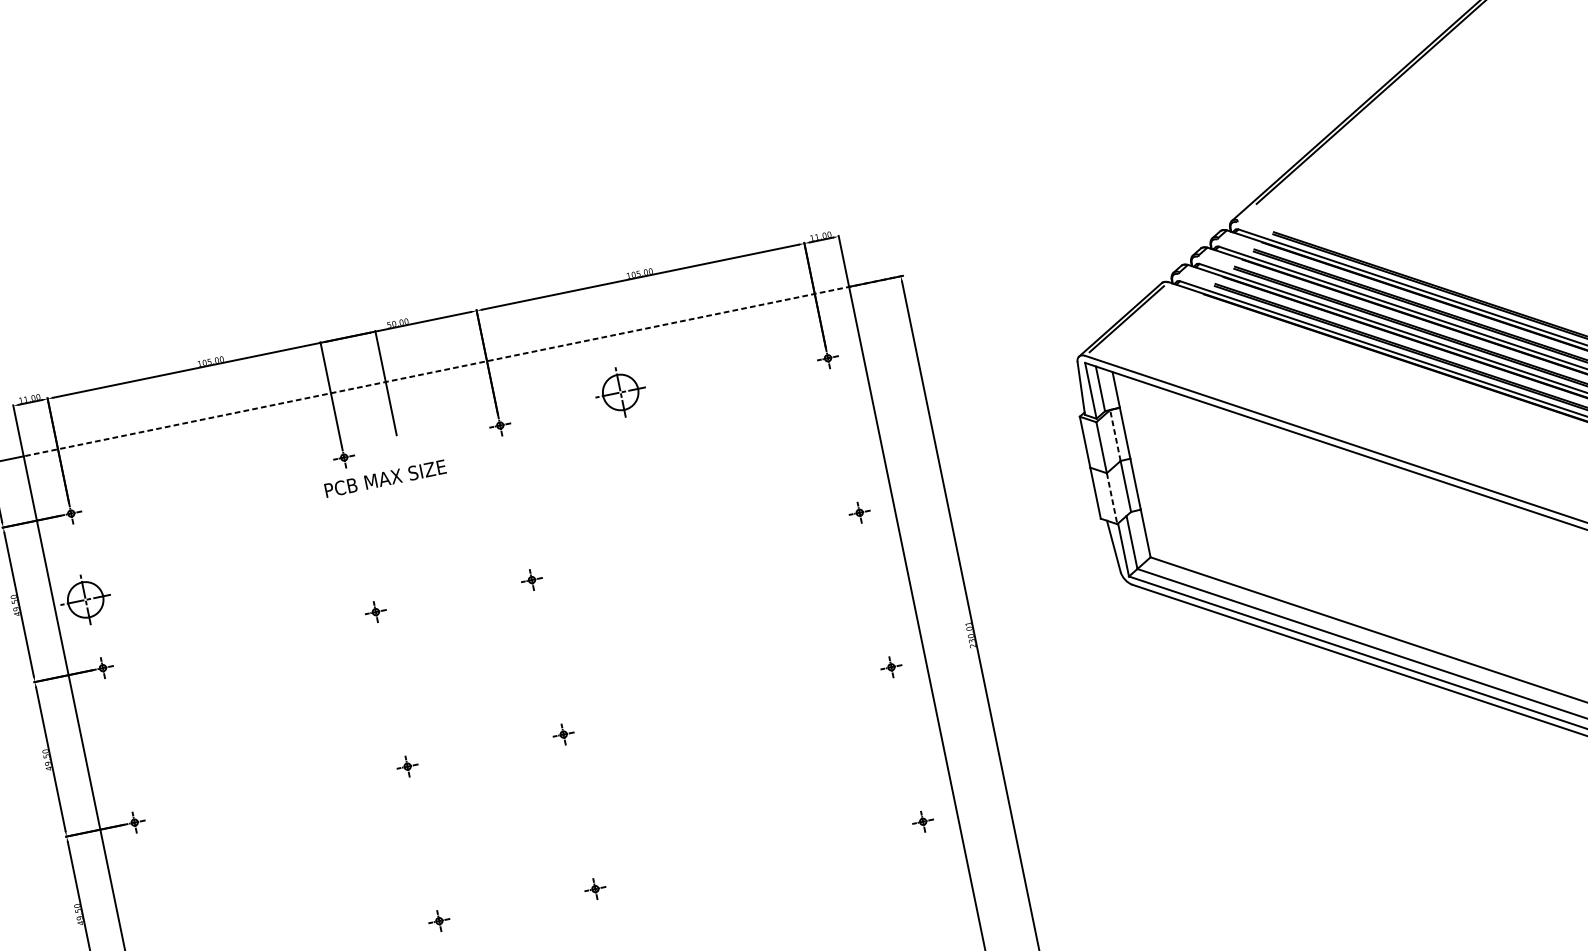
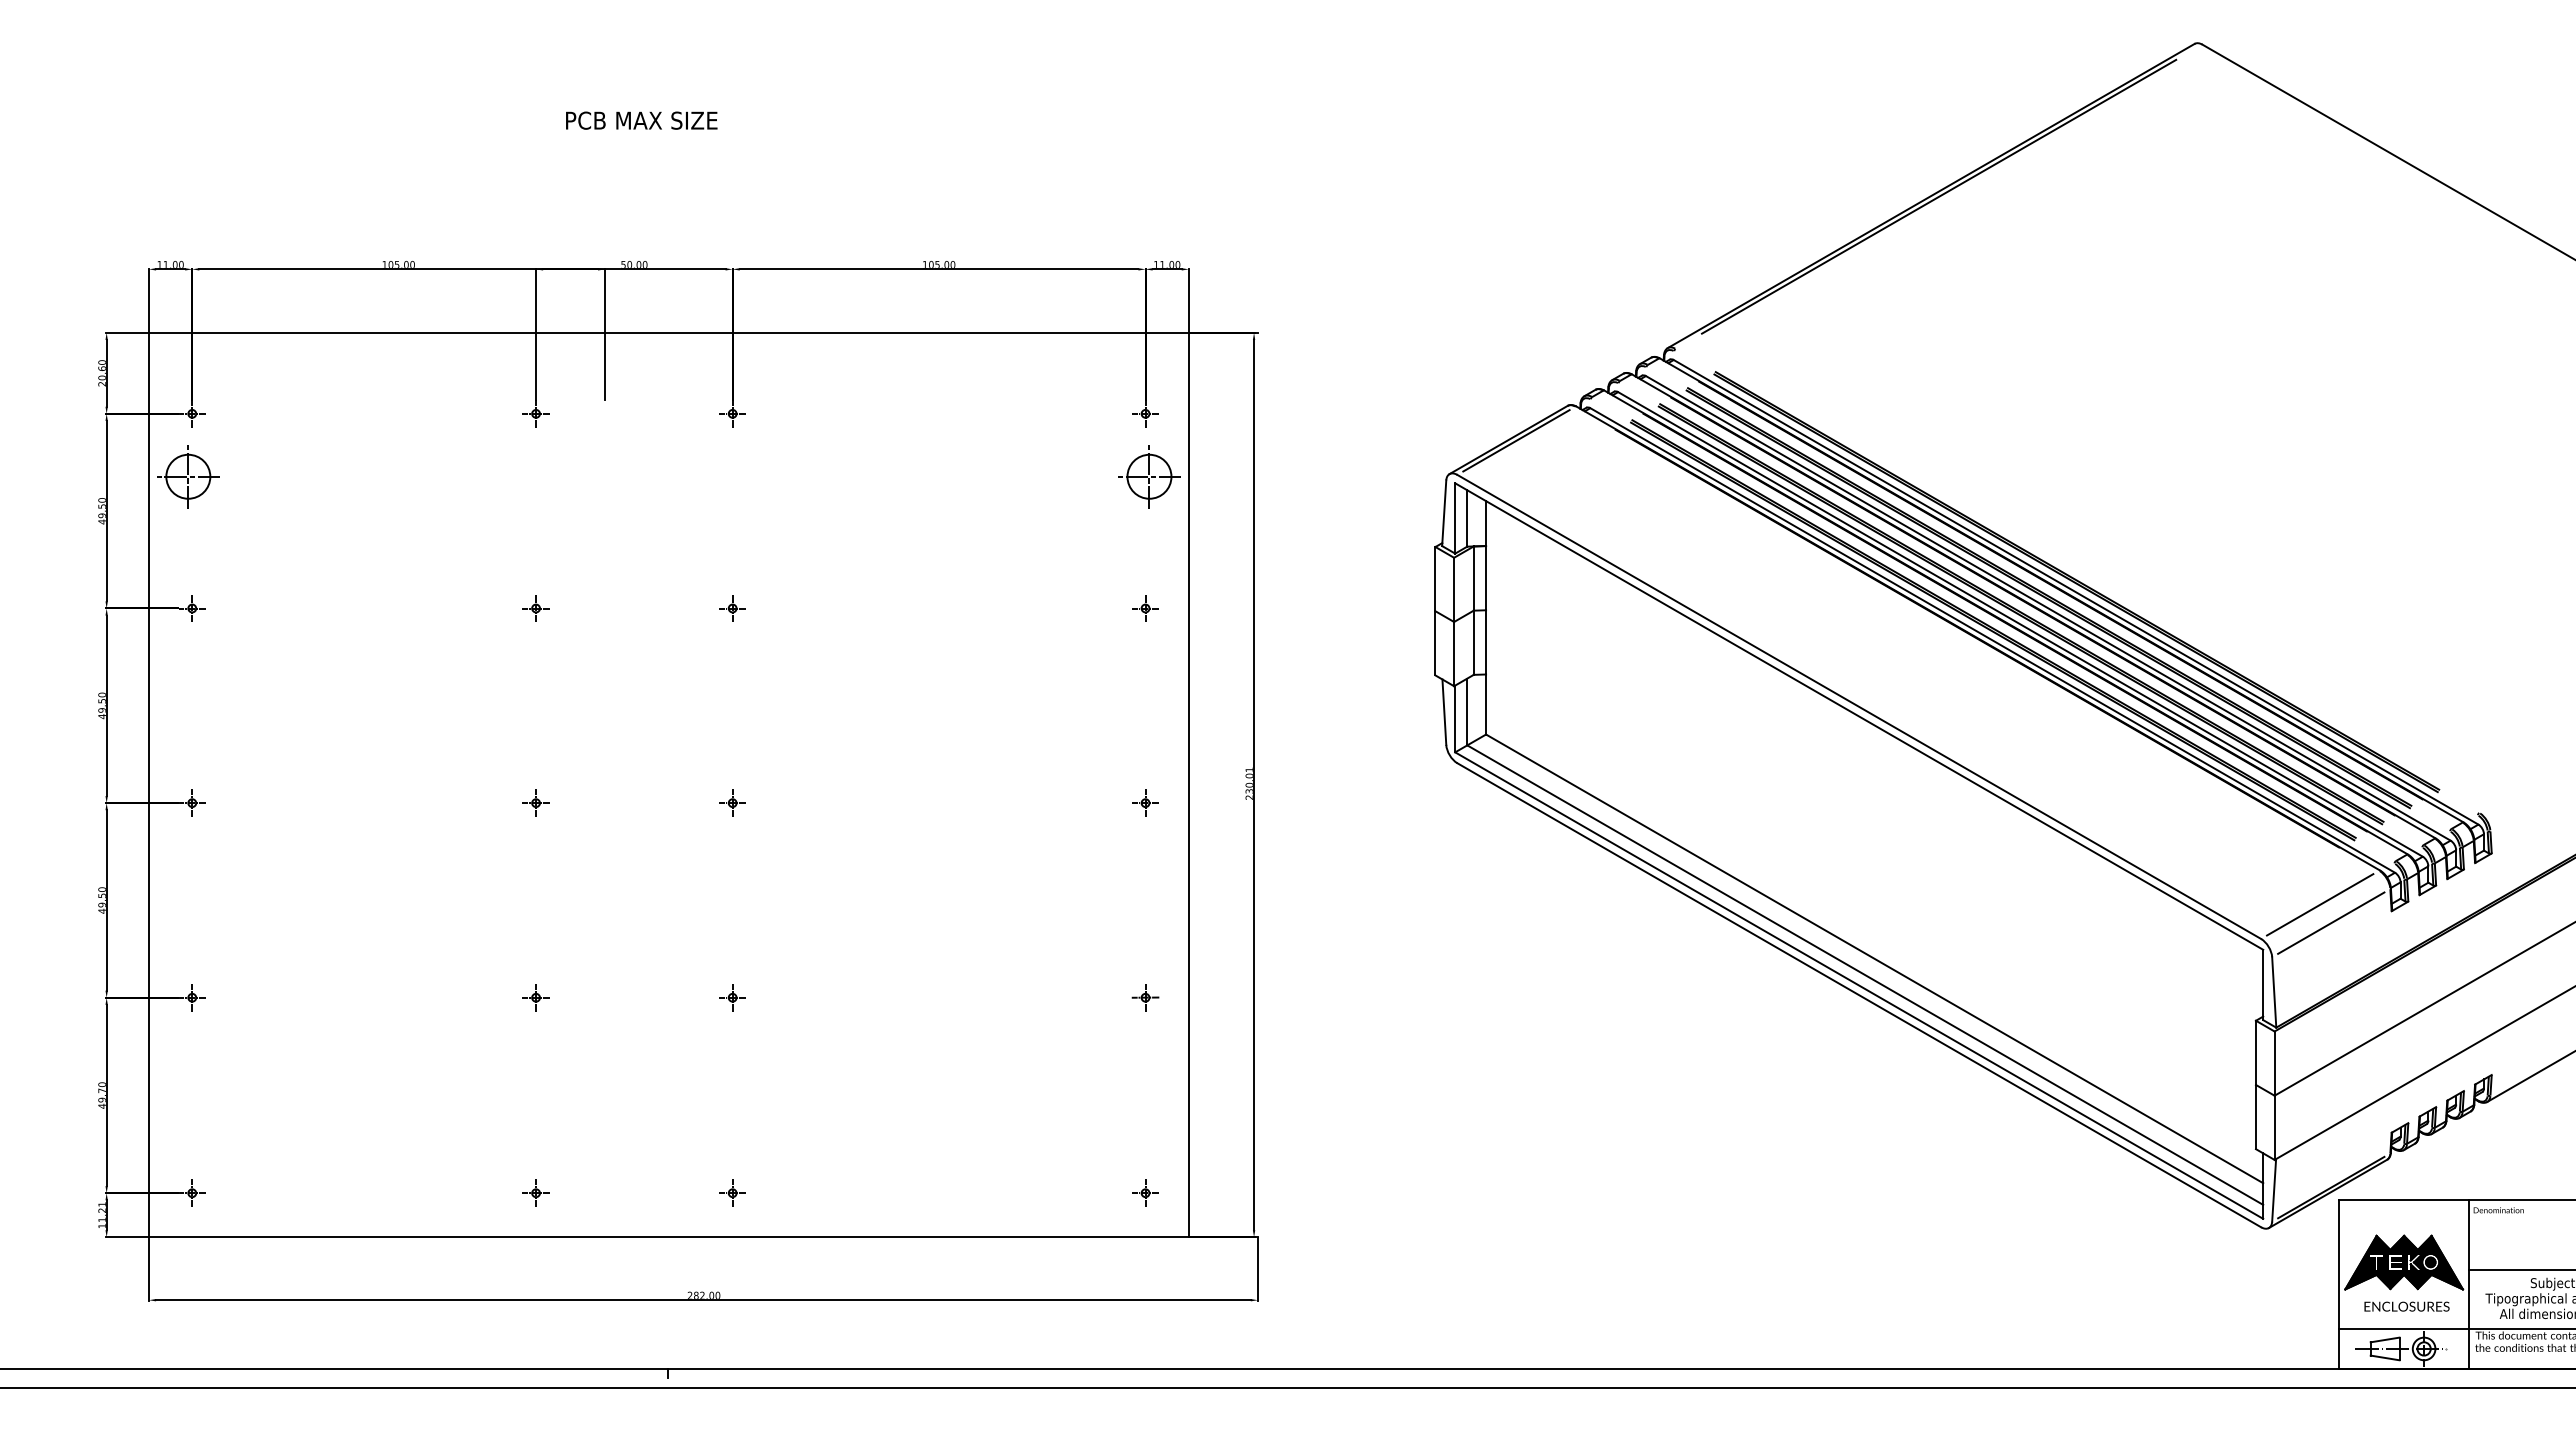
line: (463, 365) -> (702, 332), dashed -> solid
part: (620, 392) -> (1149, 476), moved
line: (1115, 435) -> (1473, 578), dashed -> solid
text: (385, 478) -> (641, 120), moved
line: (1112, 498) -> (1454, 654), dashed -> solid
part: (85, 599) -> (188, 476), moved

